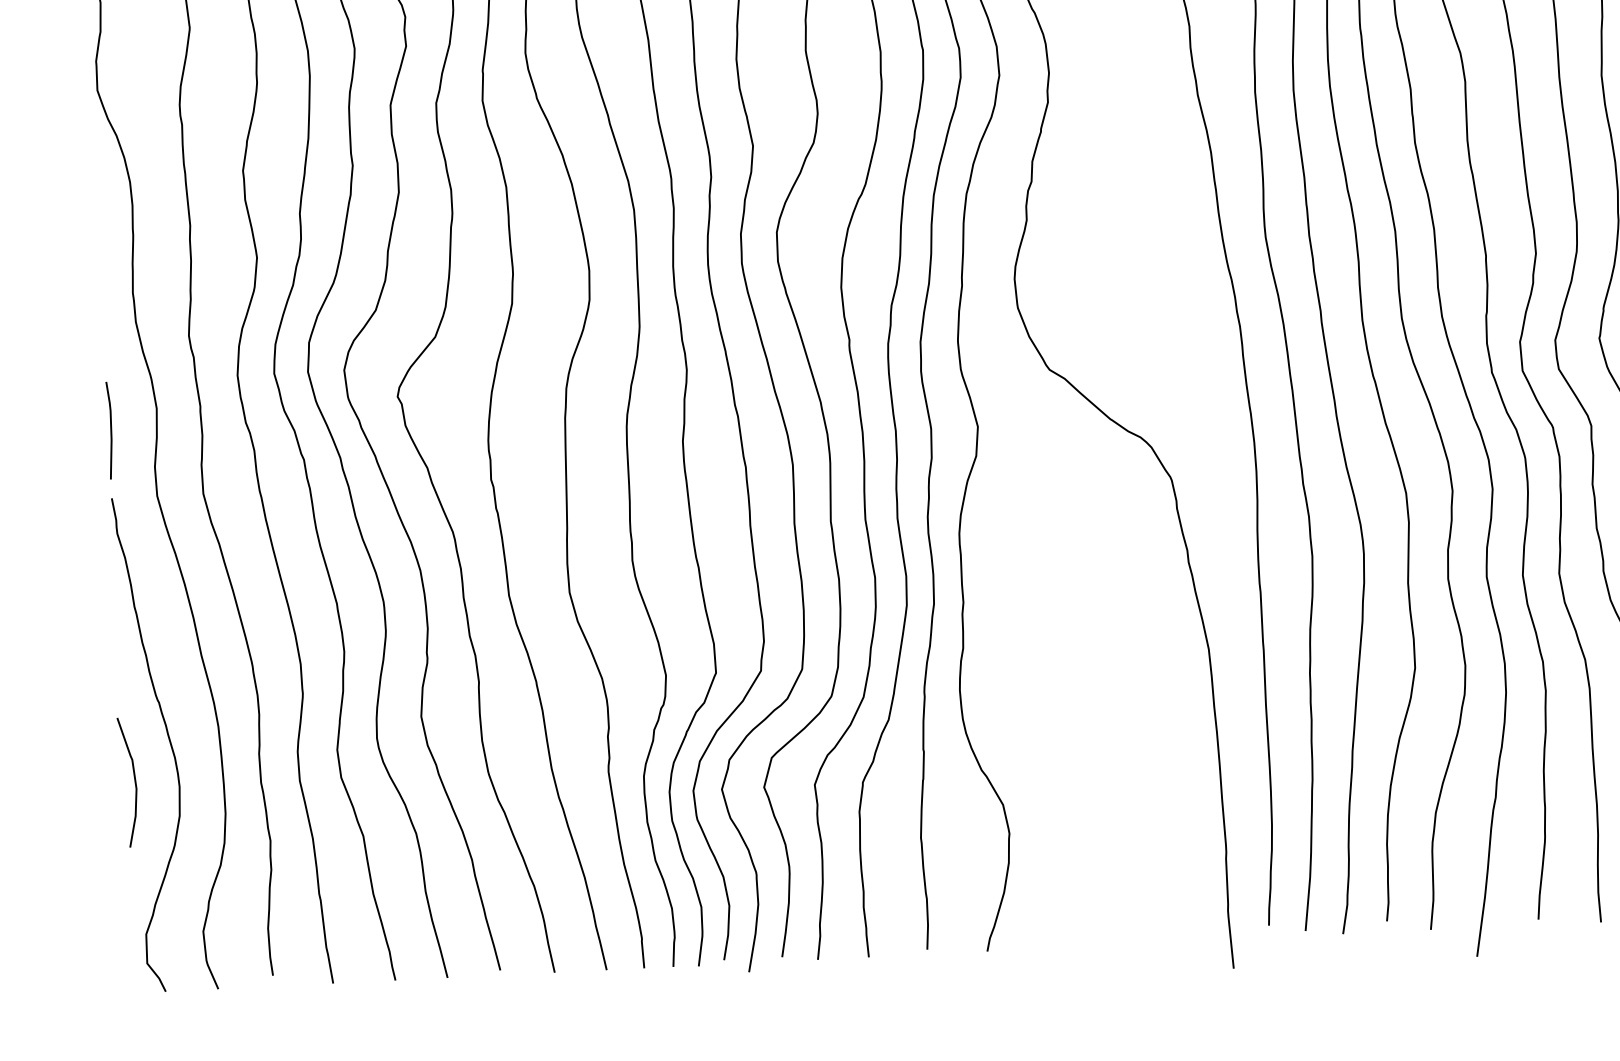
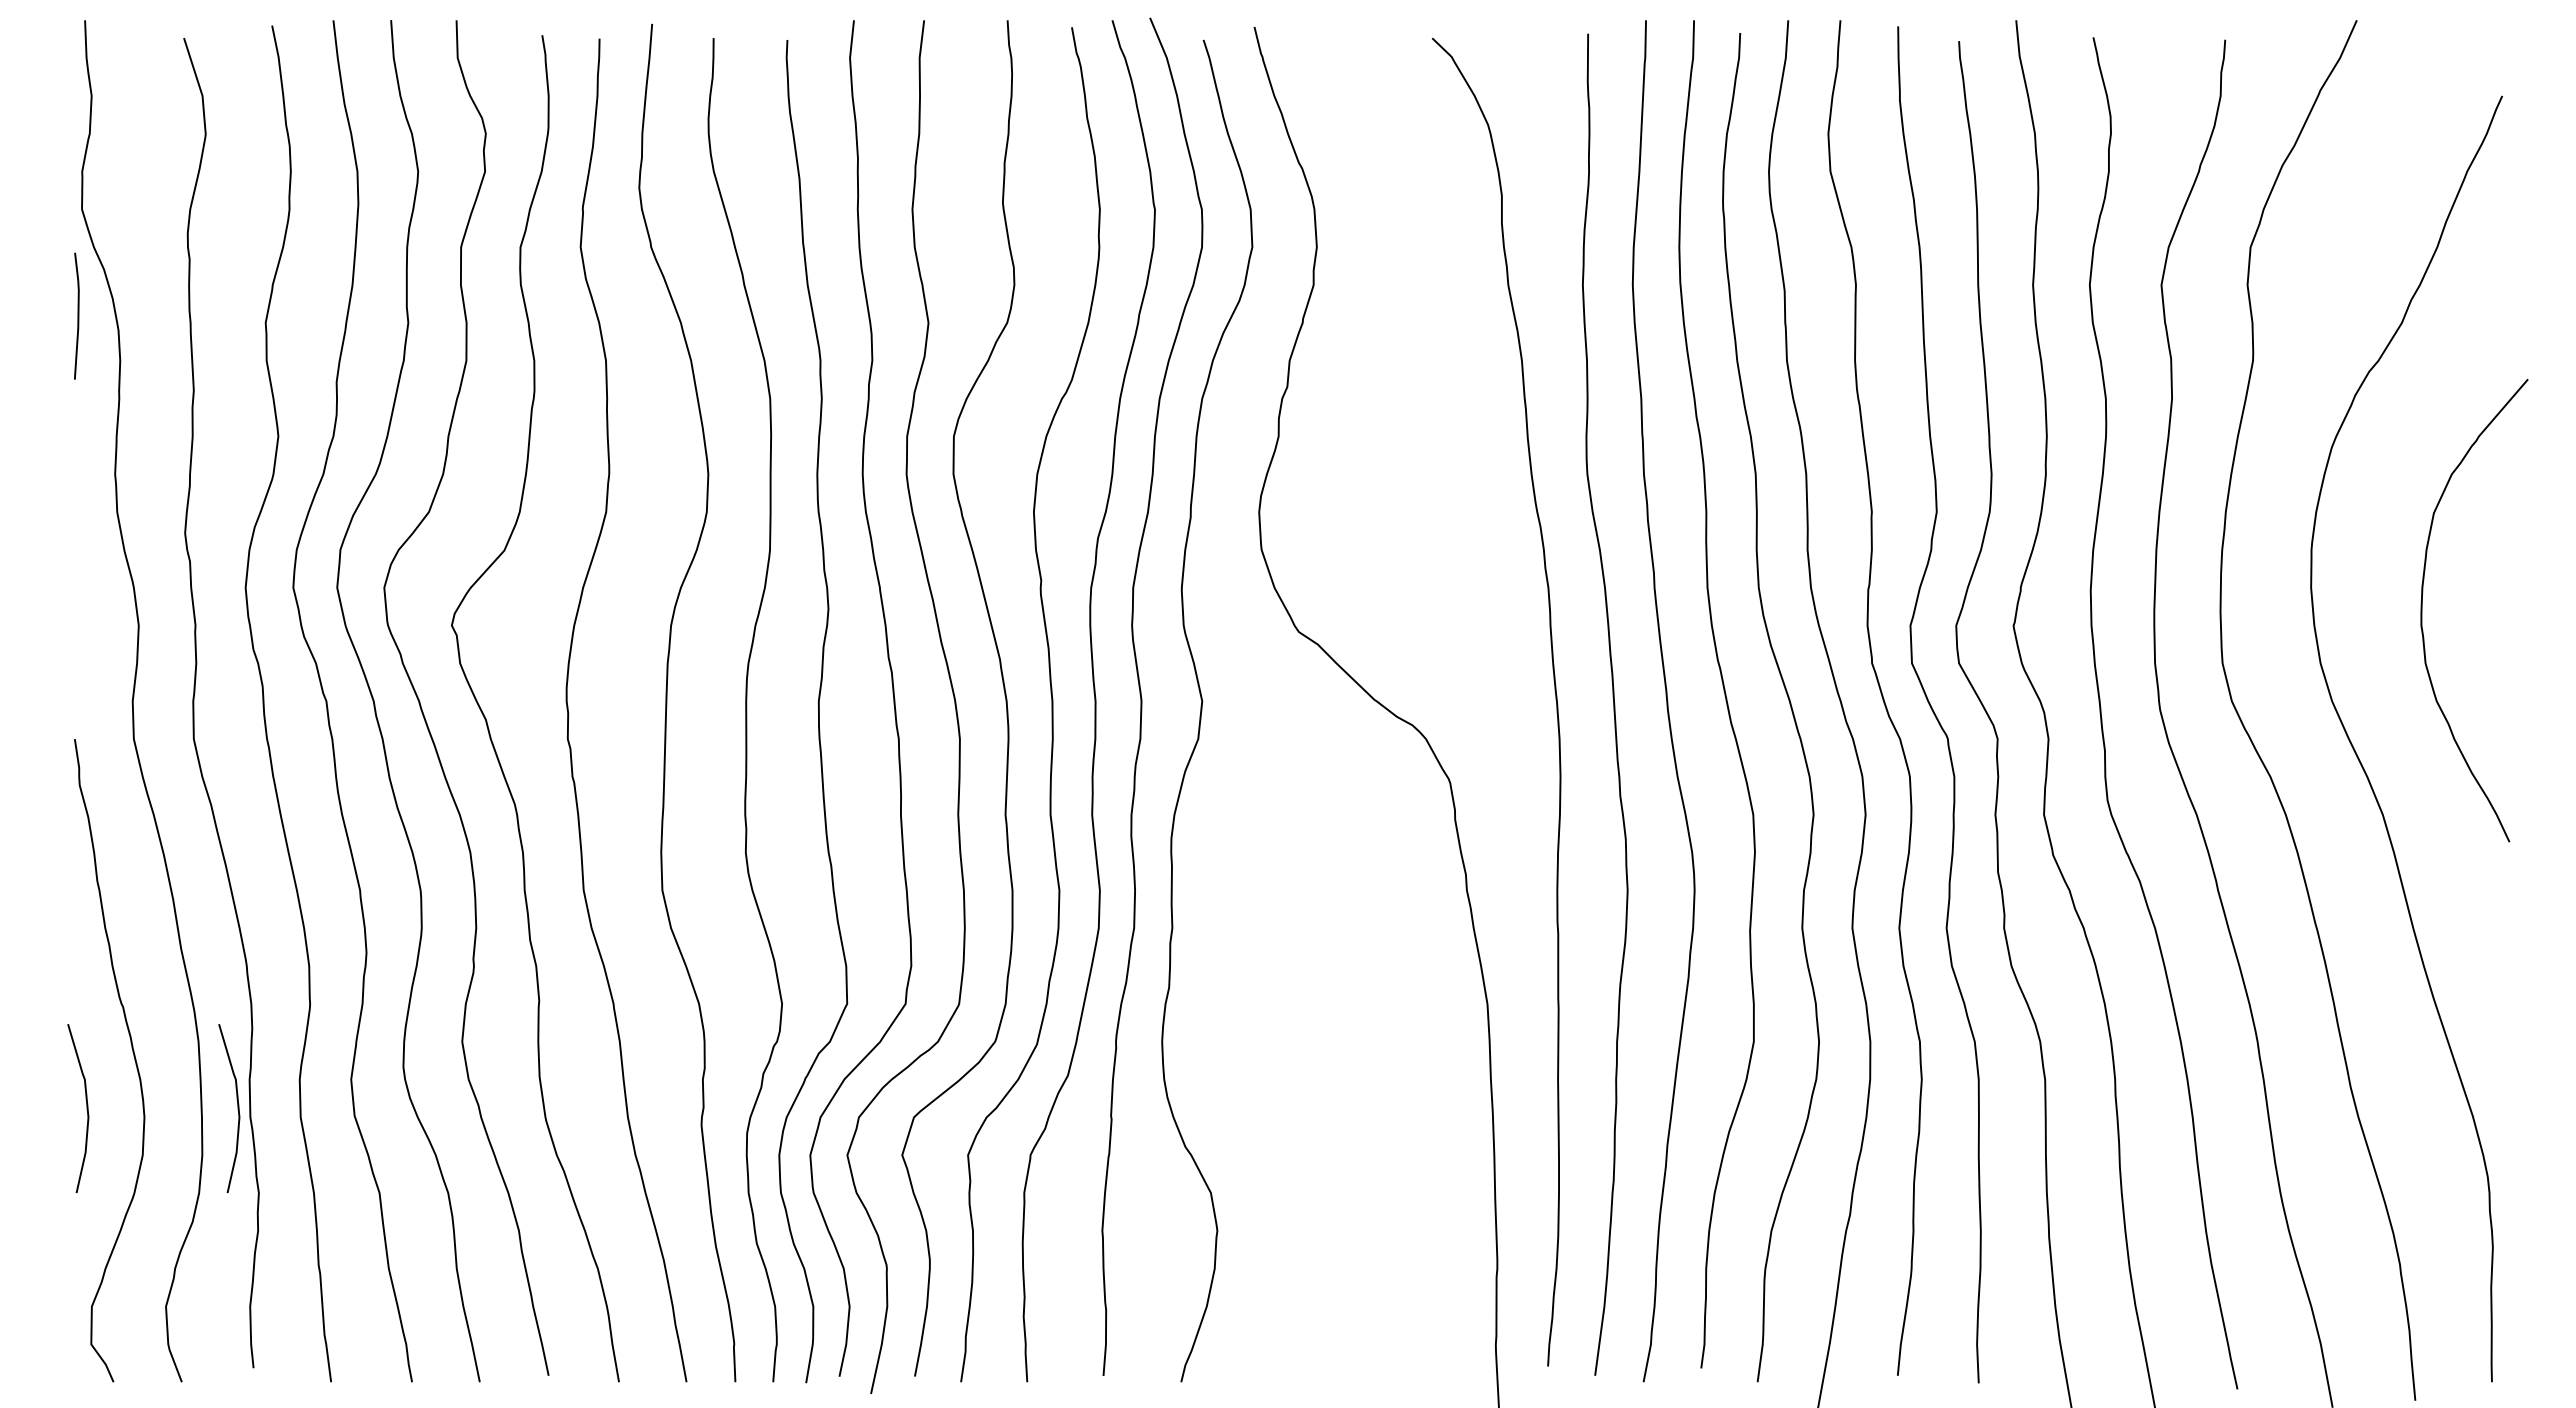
line: (110, 430) -> (77, 315), moved
curve: (250, 776) -> (237, 1108), added

